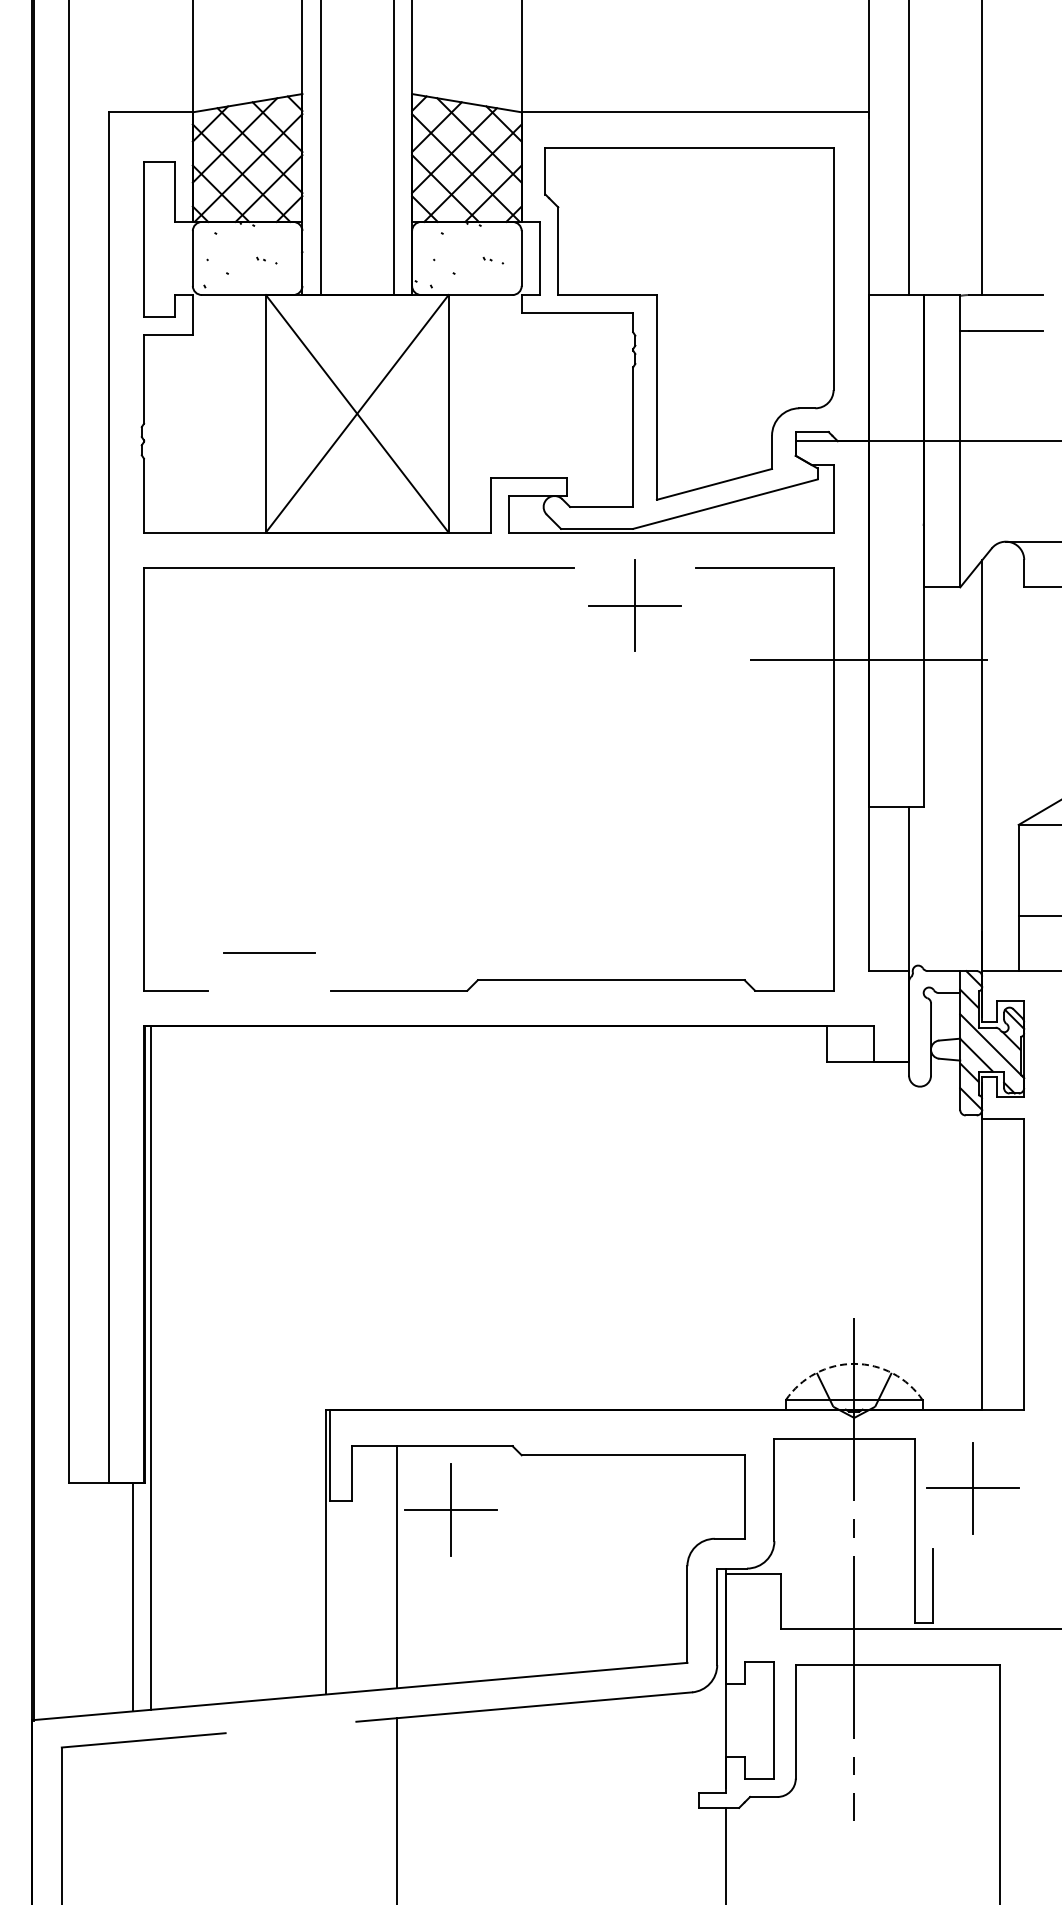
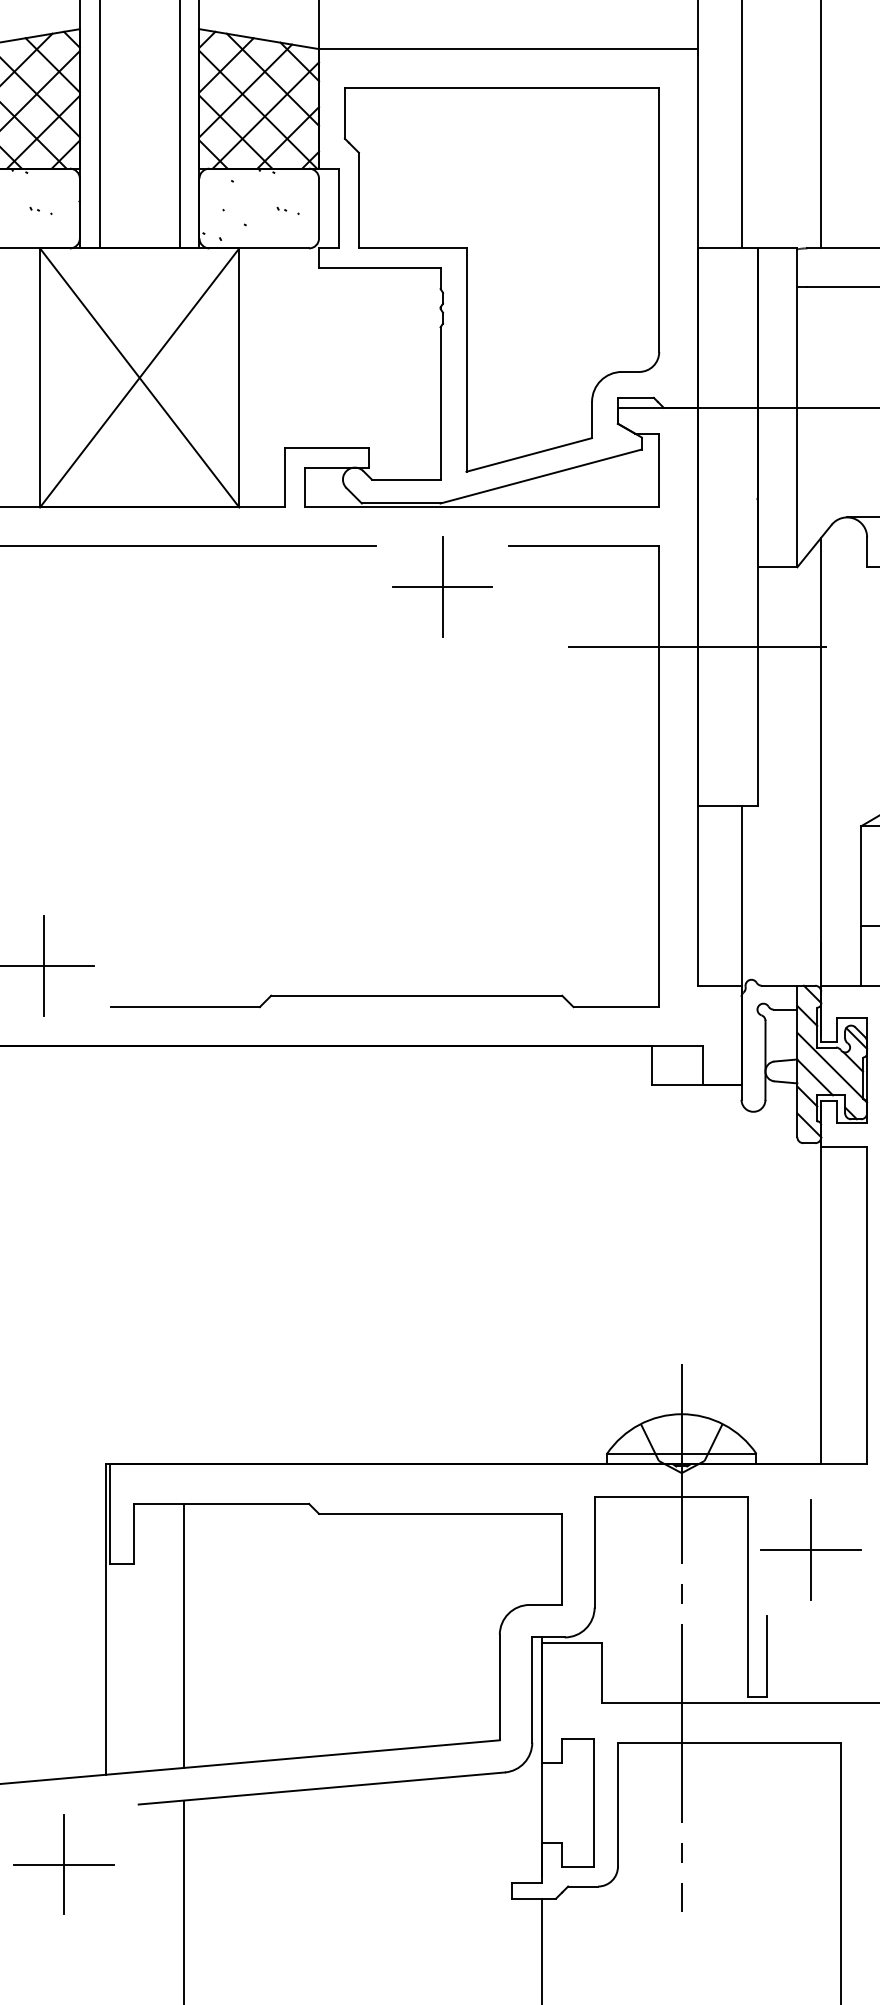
line: (269, 952) -> (43, 965), added
arc: (854, 1363) -> (682, 1413), dashed -> solid
part: (450, 1509) -> (63, 1864), moved

